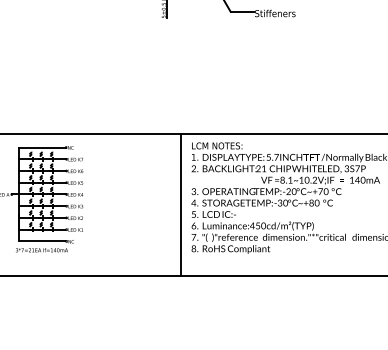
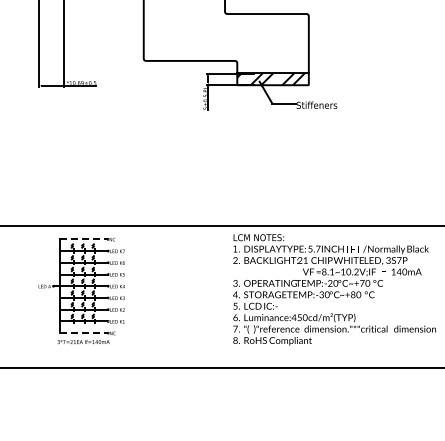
line: (42, 147) -> (84, 239), solid -> dashed
line: (180, 204) -> (222, 296), removed
line: (42, 241) -> (84, 333), solid -> dashed

